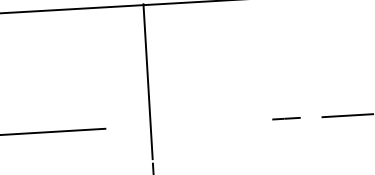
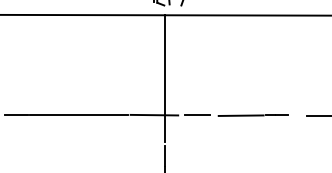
line: (241, 121) -> (240, 115), added
line: (189, 124) -> (197, 115), added
line: (137, 126) -> (154, 114), added

